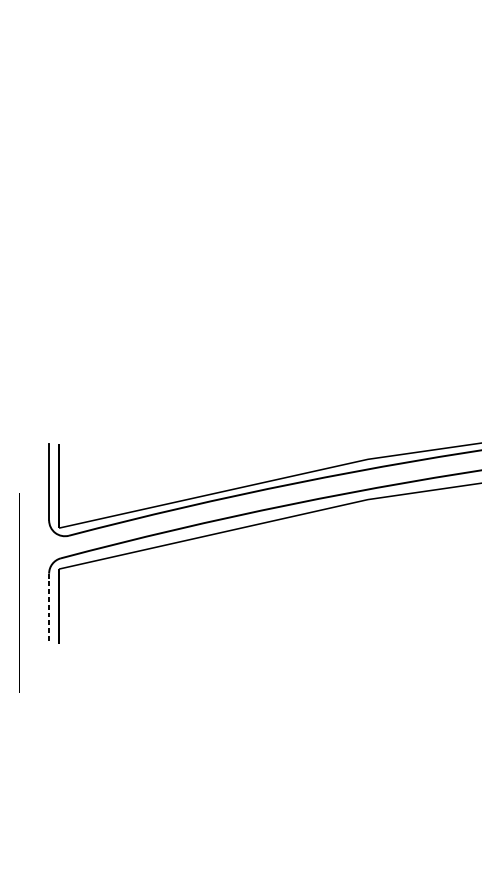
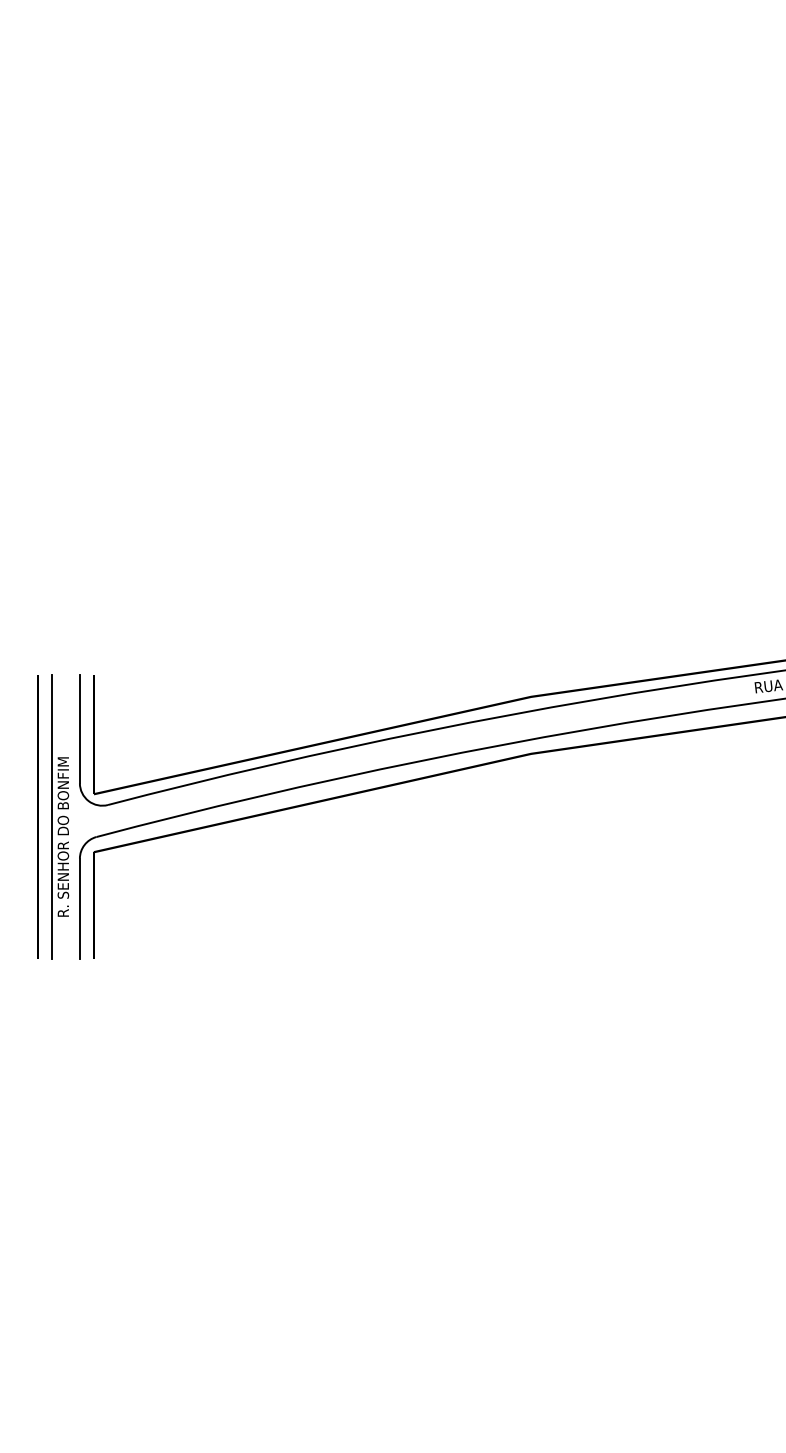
part: (35, 543) -> (60, 816), added
line: (19, 592) -> (37, 816), moved
line: (48, 609) -> (79, 909), dashed -> solid

